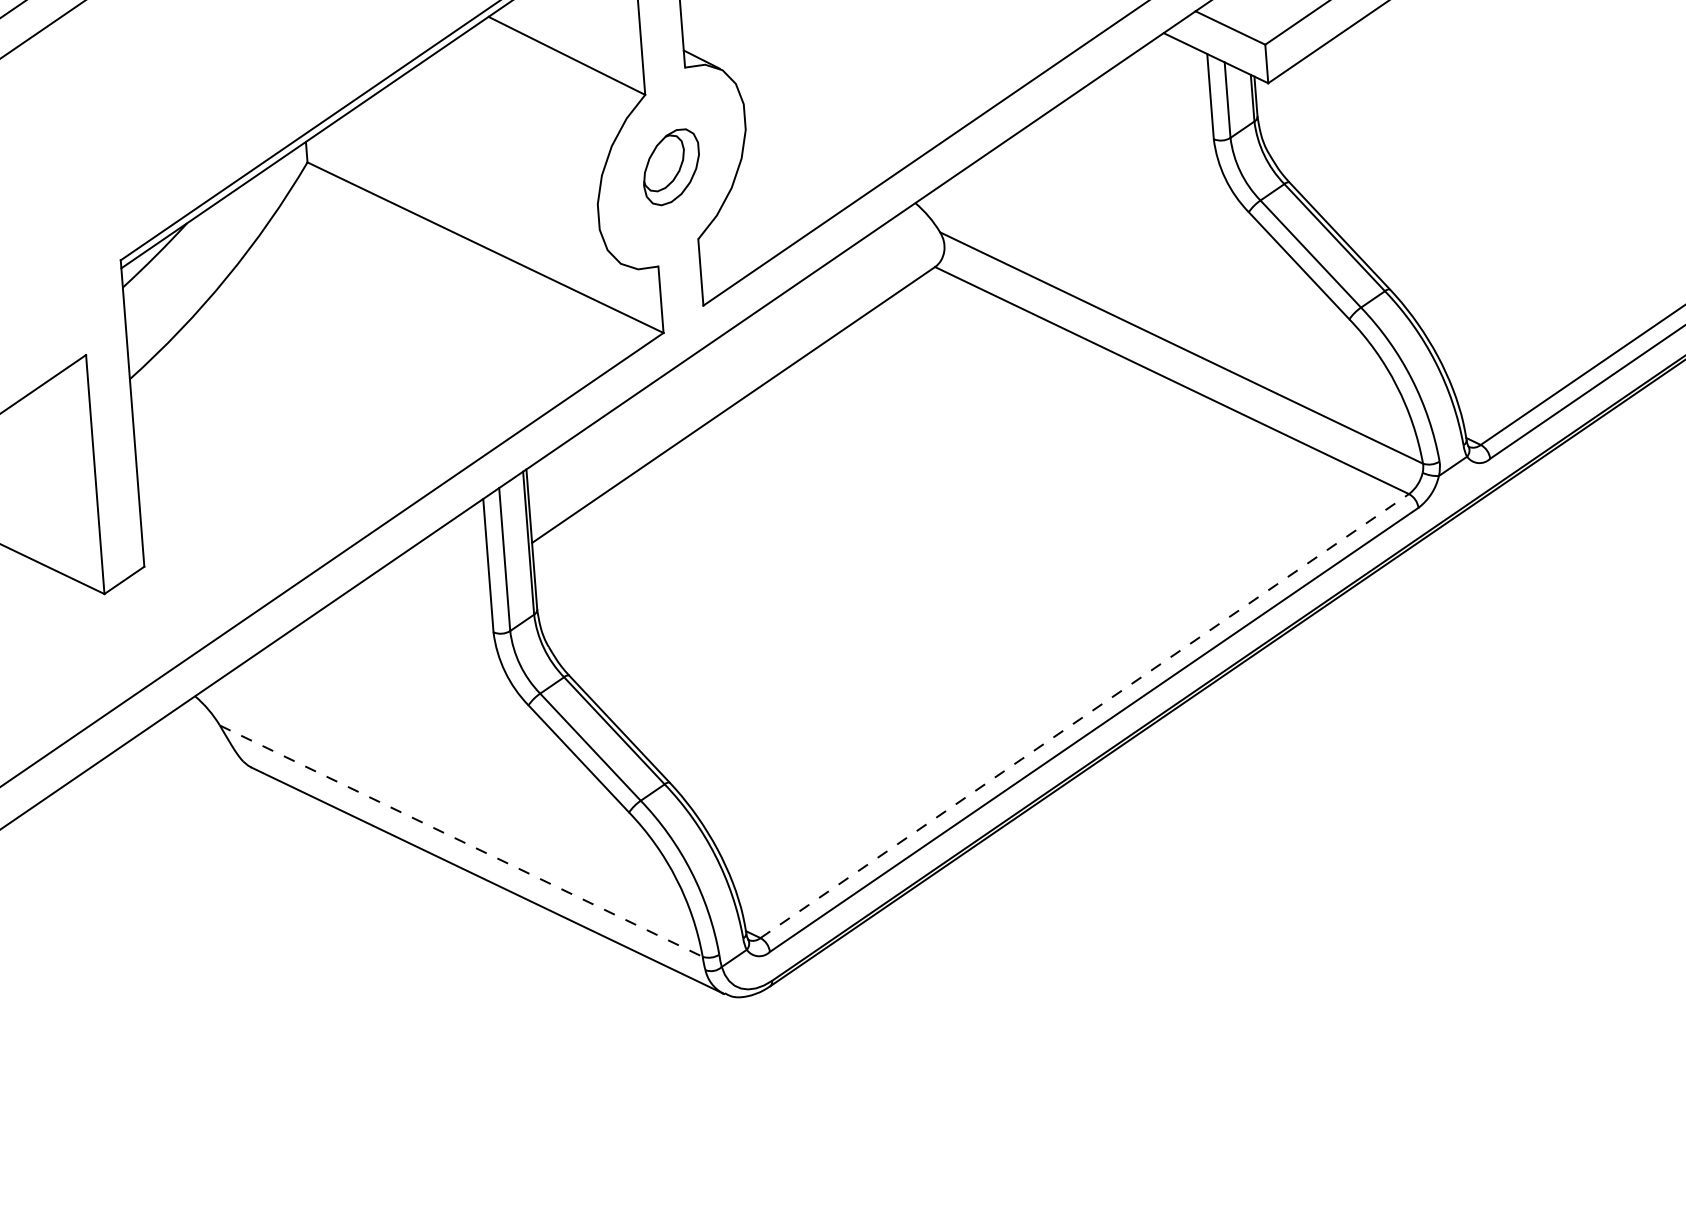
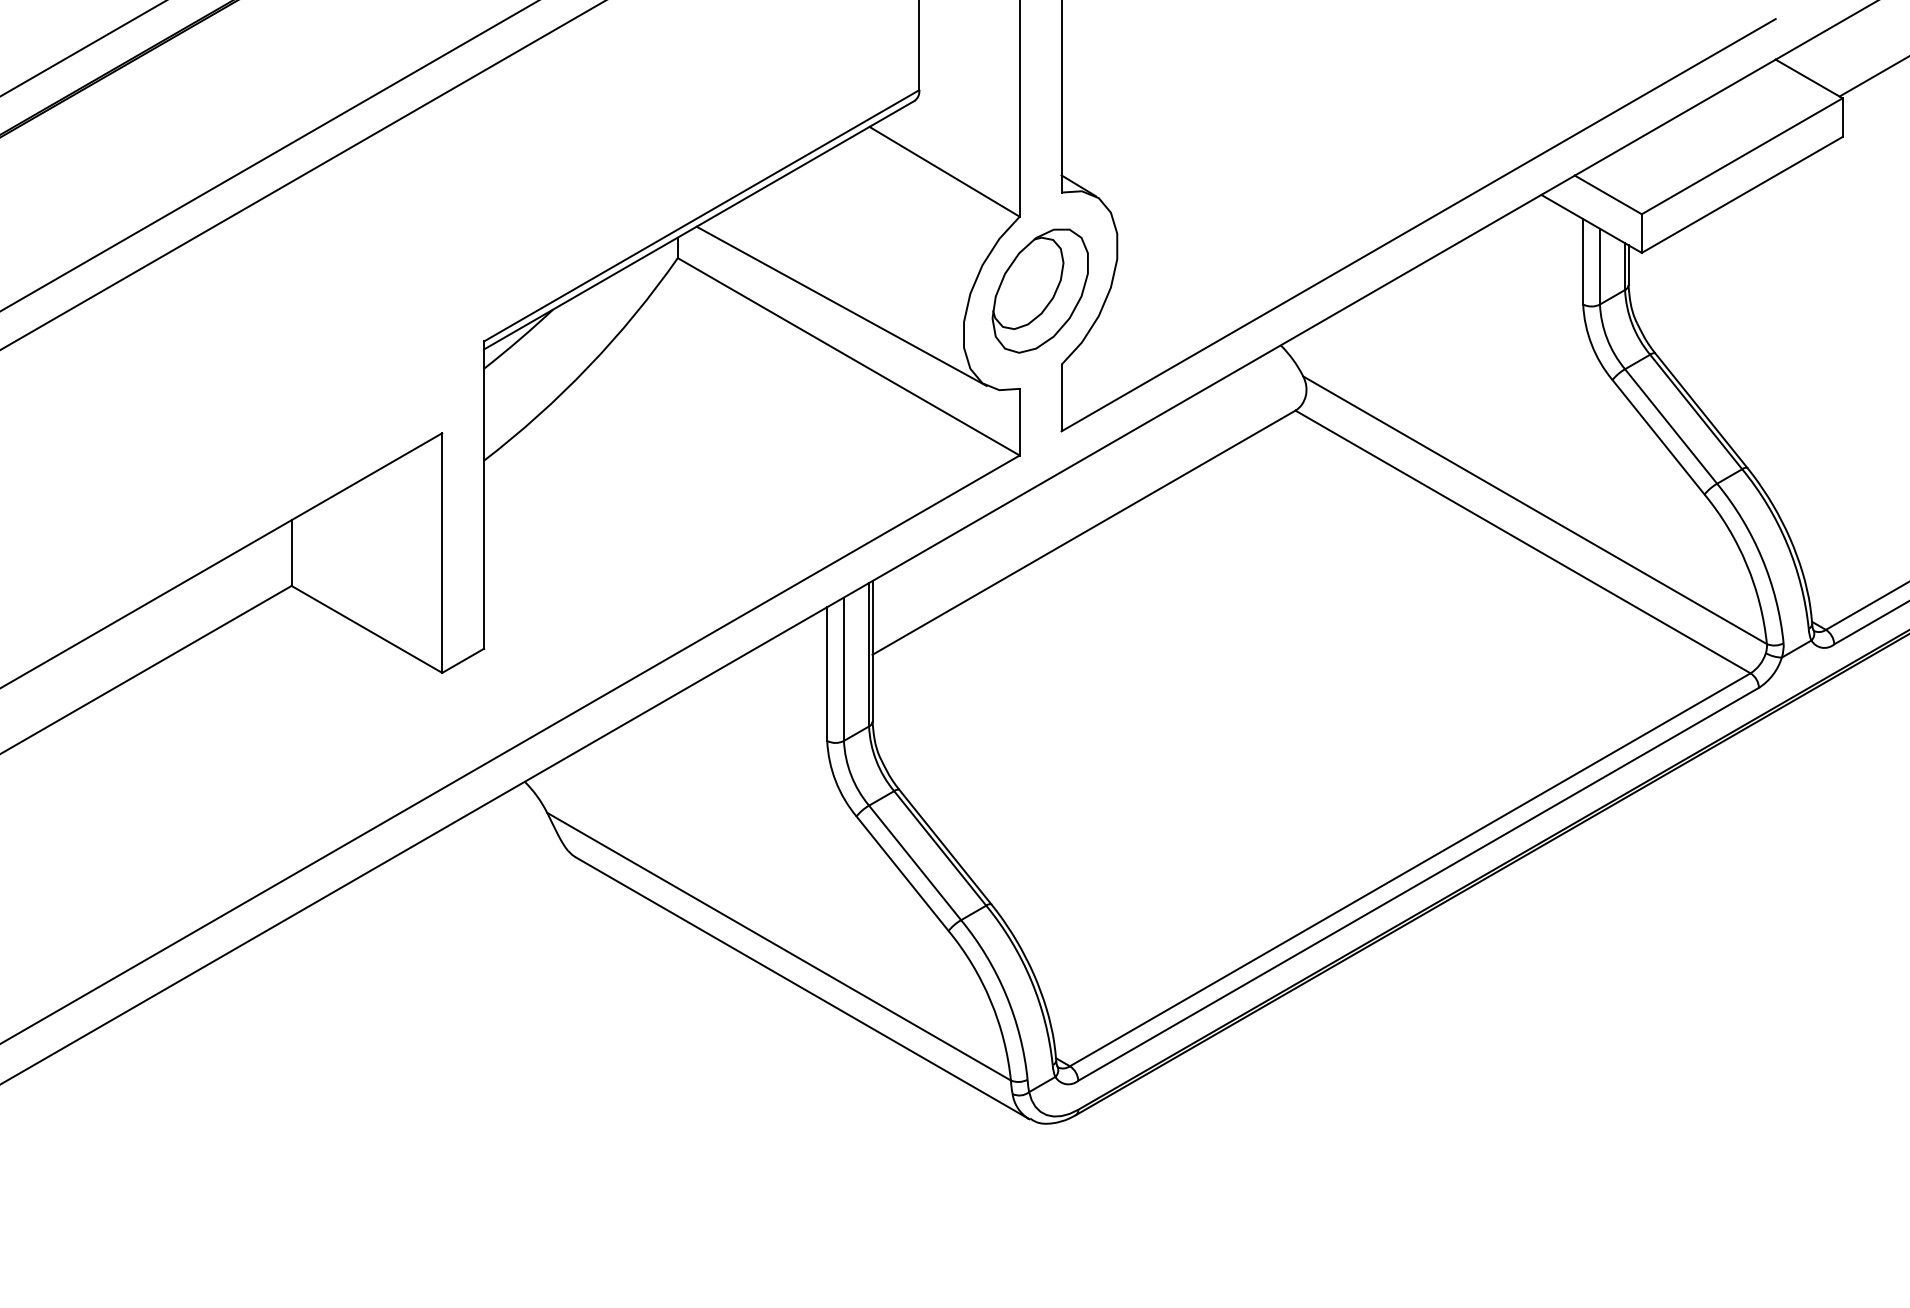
part: (670, 166) -> (1039, 290), size x1.67
line: (474, 197) -> (841, 305), added
line: (1084, 715) -> (1410, 869), dashed -> solid
line: (461, 840) -> (779, 946), dashed -> solid

